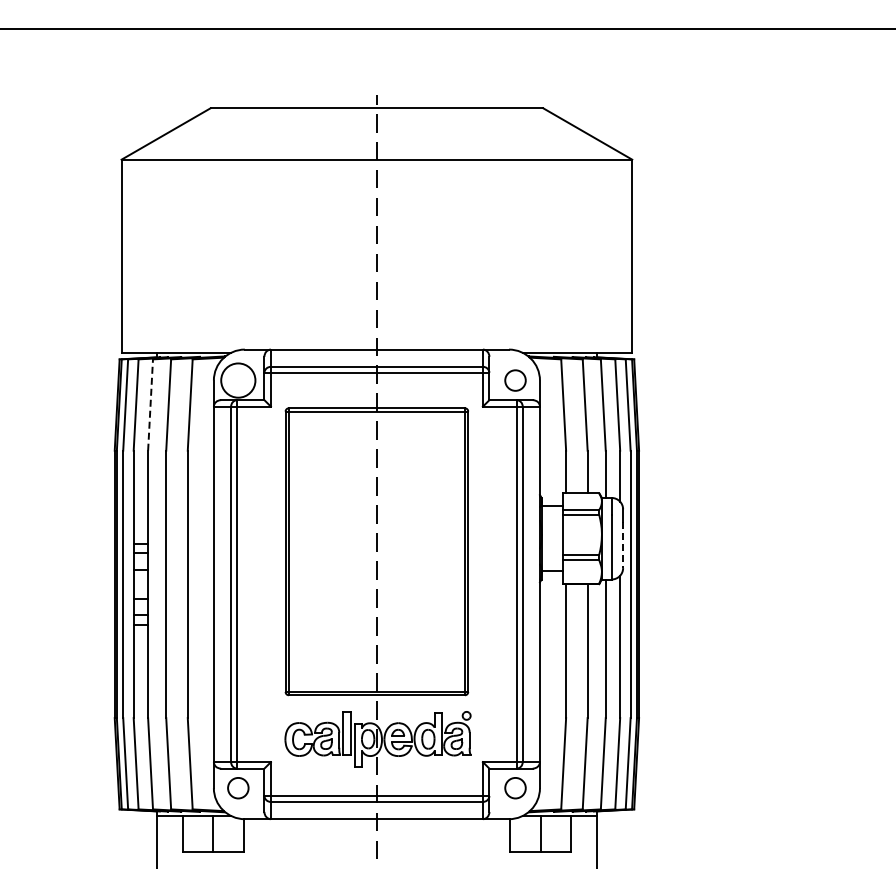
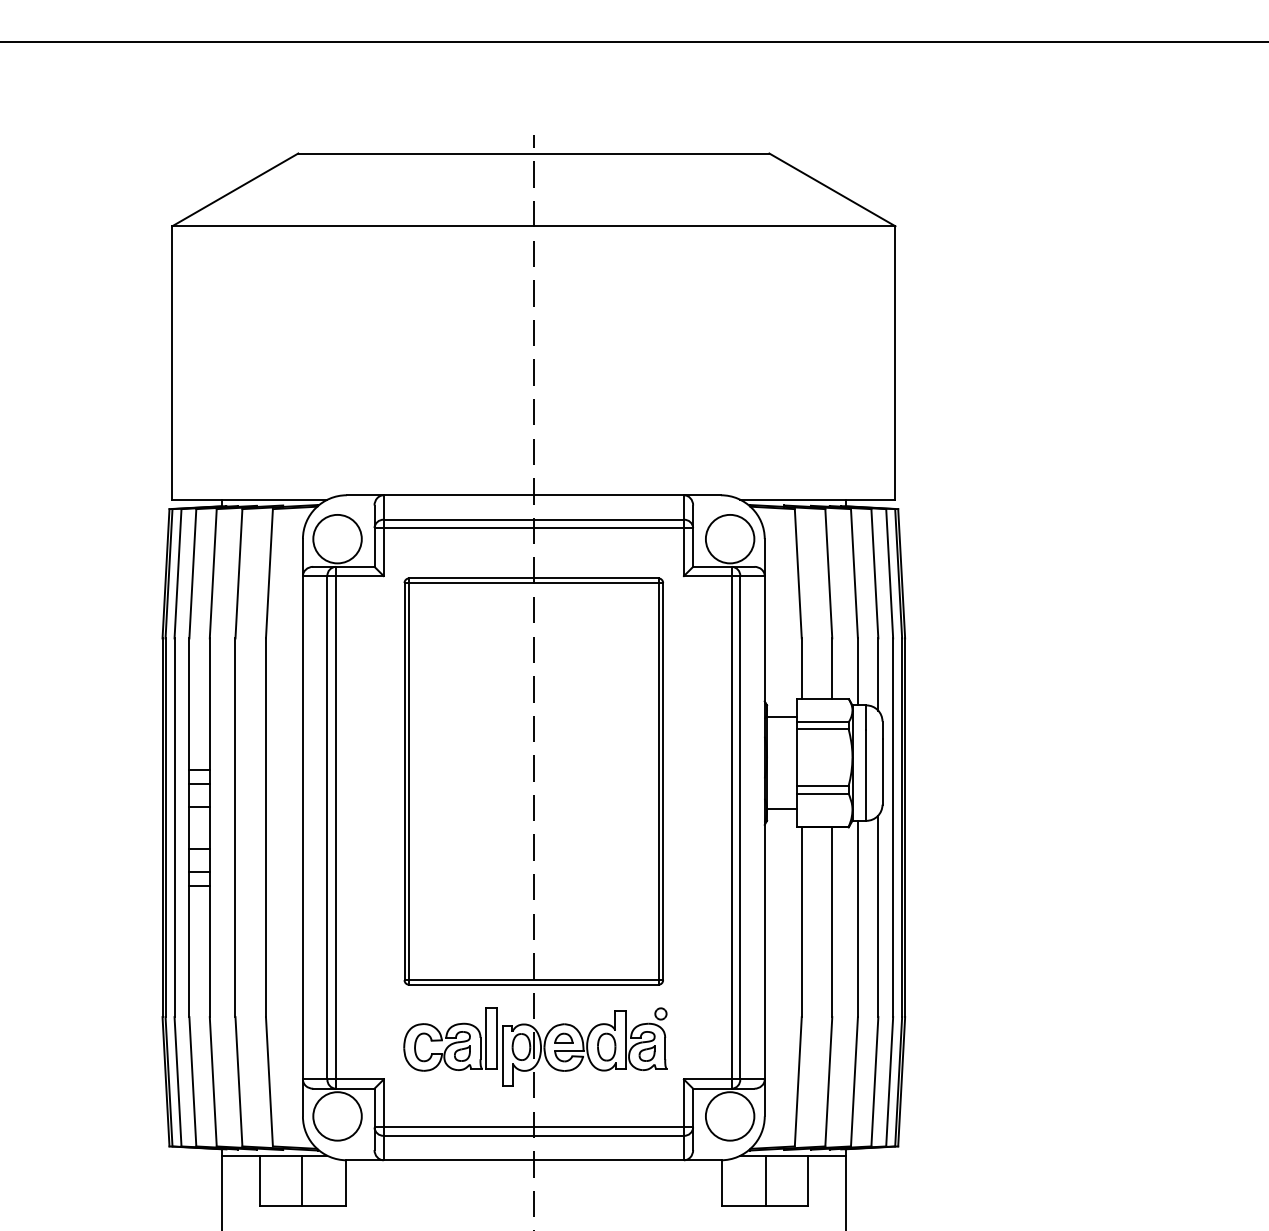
circle: (515, 380) -> (730, 539), size x1.67
line: (150, 405) -> (213, 574), dashed -> solid
line: (623, 545) -> (883, 772), dashed -> solid
circle: (238, 788) -> (337, 1116), size x1.67
circle: (515, 788) -> (730, 1116), size x1.67

